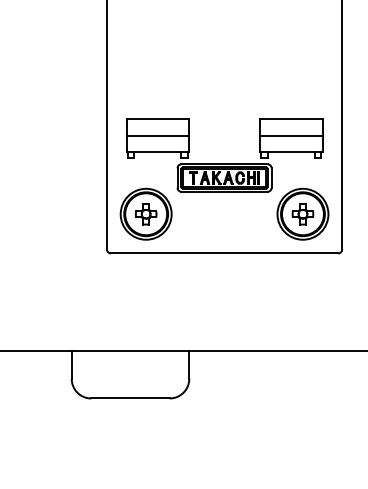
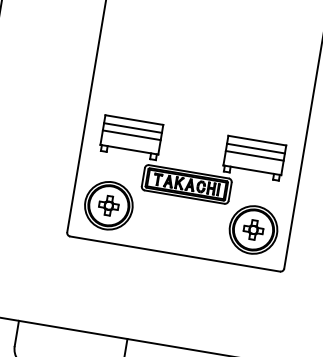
line: (157, 128) -> (132, 128), added
line: (290, 128) -> (255, 148), added

